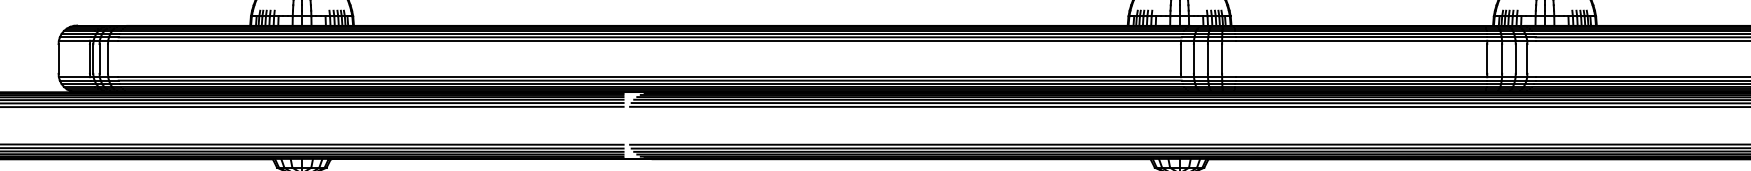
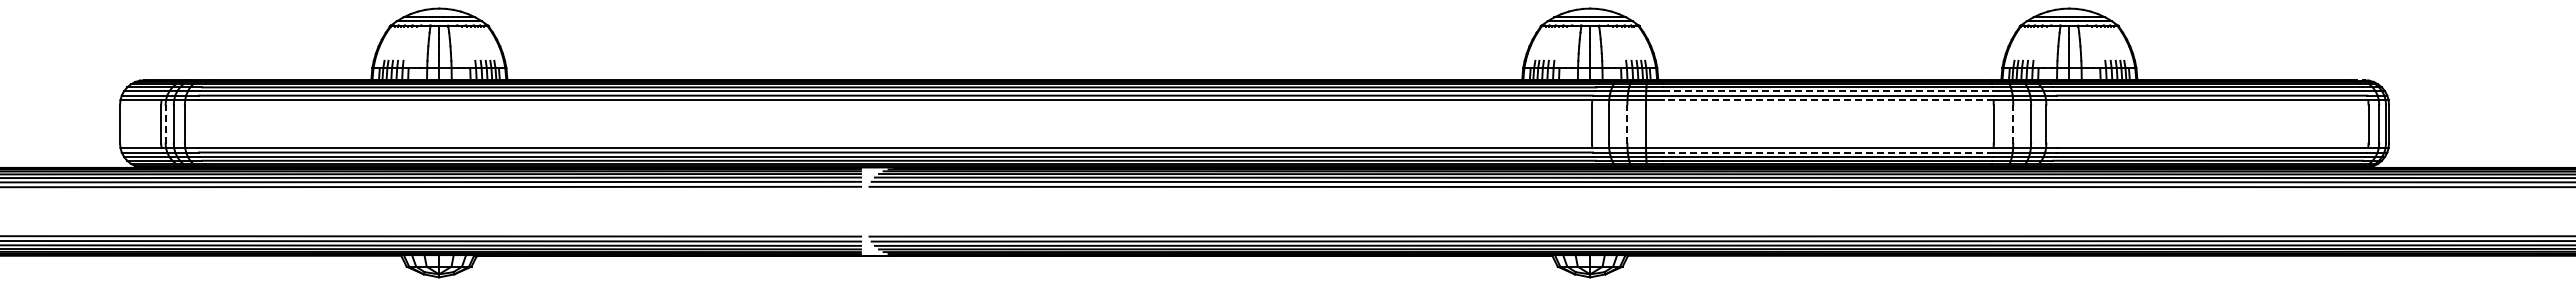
line: (1361, 34) -> (1828, 91), solid -> dashed
line: (1361, 41) -> (1828, 100), solid -> dashed
line: (93, 58) -> (165, 123), solid -> dashed
line: (1208, 58) -> (1627, 123), solid -> dashed
line: (1502, 58) -> (2013, 123), solid -> dashed
line: (1361, 80) -> (1828, 152), solid -> dashed

